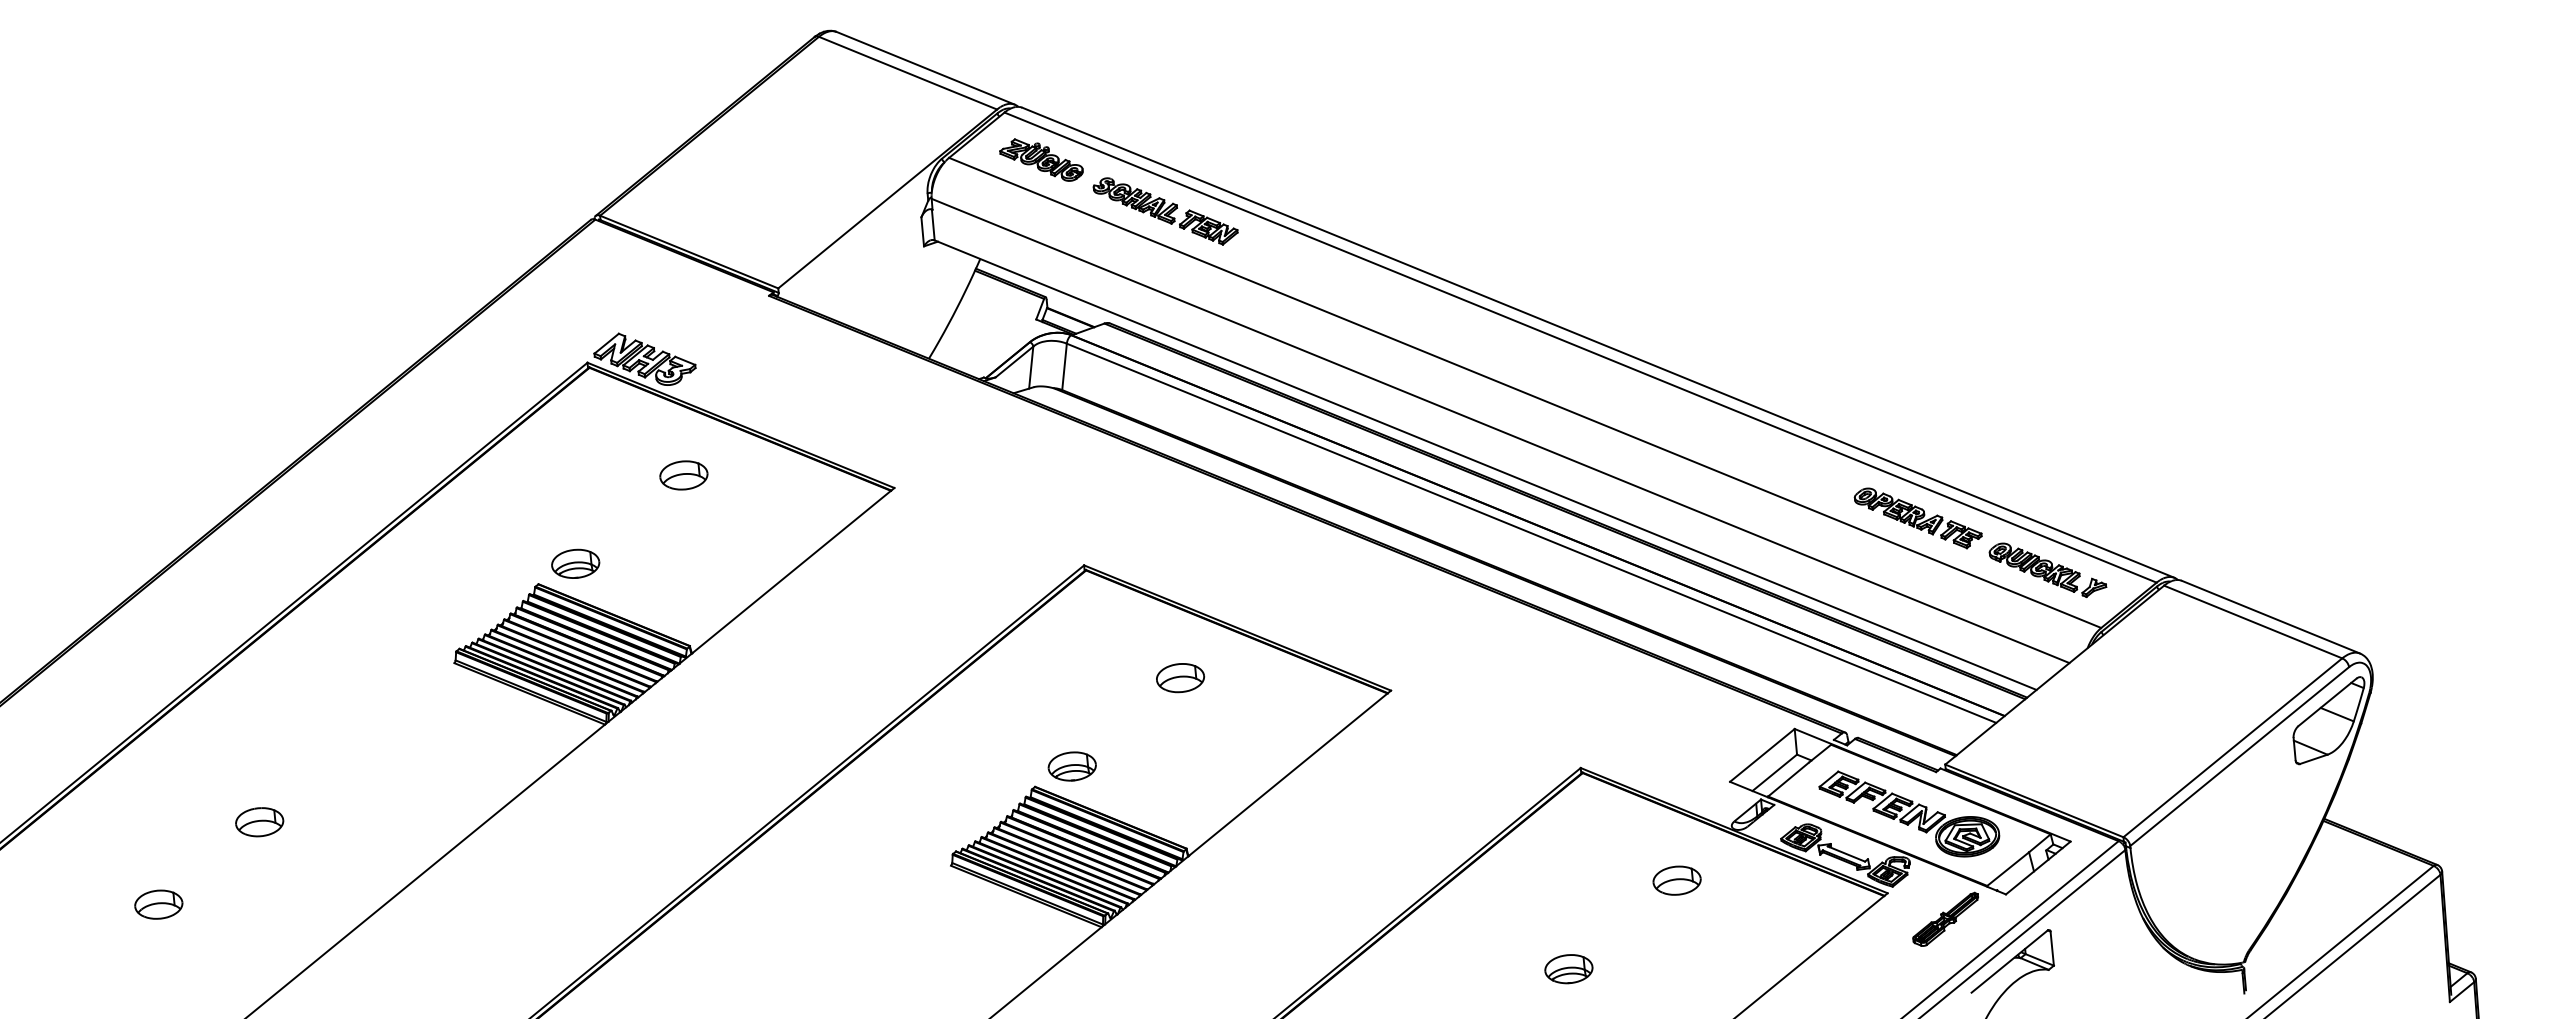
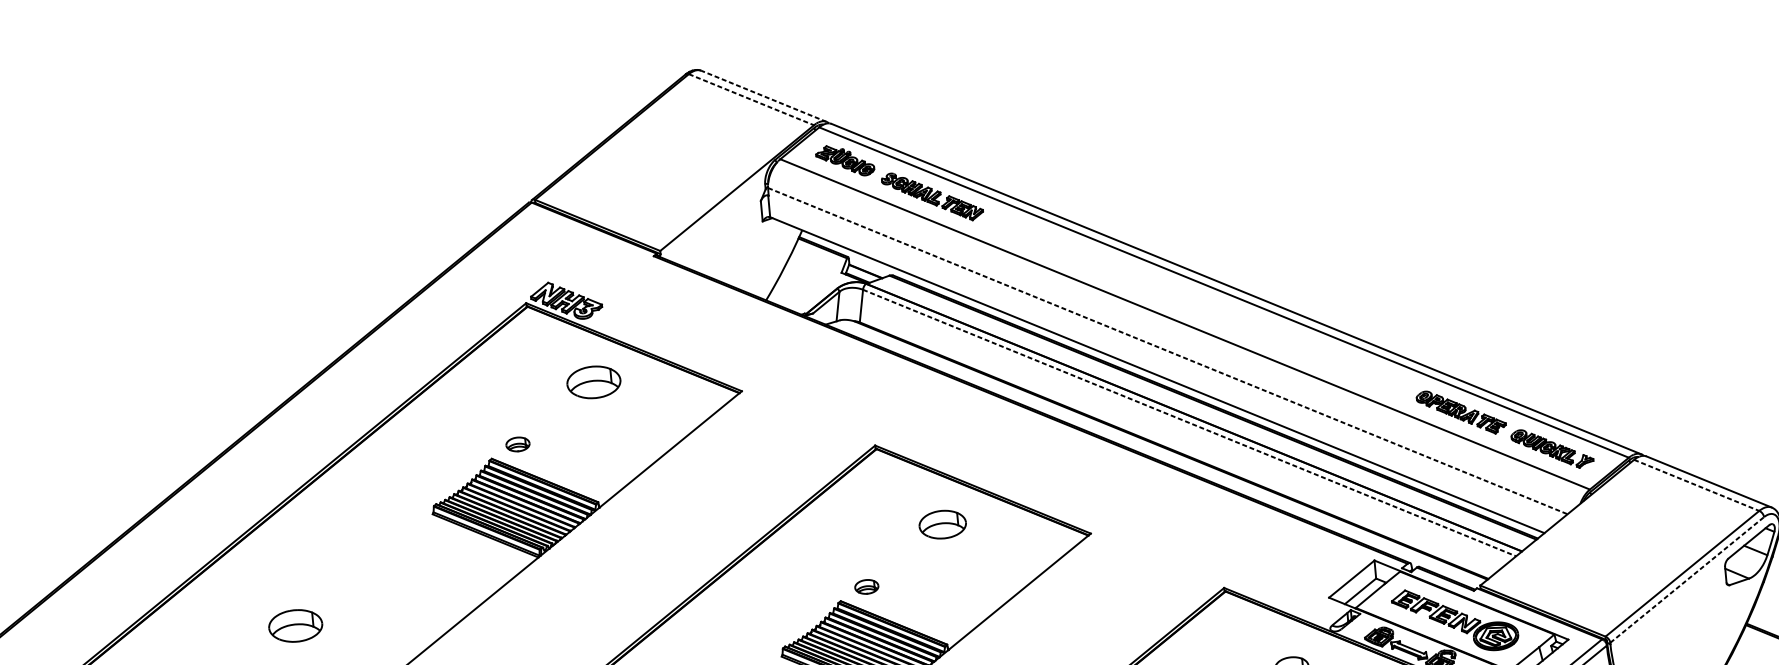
line: (925, 68) -> (763, 96), solid -> dashed
line: (908, 73) -> (751, 99), solid -> dashed
line: (1501, 431) -> (1168, 351), solid -> dashed
part: (683, 475) -> (593, 382), size x1.6
line: (1531, 533) -> (1189, 423), solid -> dashed
part: (575, 563) -> (517, 444), size x0.7
line: (2253, 622) -> (1696, 485), solid -> dashed
part: (1180, 678) -> (942, 525), size x1.4
line: (2240, 756) -> (1687, 579), solid -> dashed
part: (1071, 766) -> (866, 586), size x0.7
part: (259, 822) -> (295, 626), size x1.6

